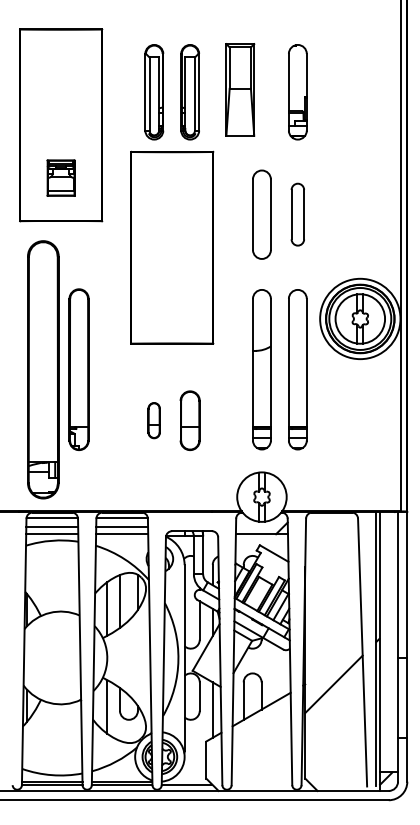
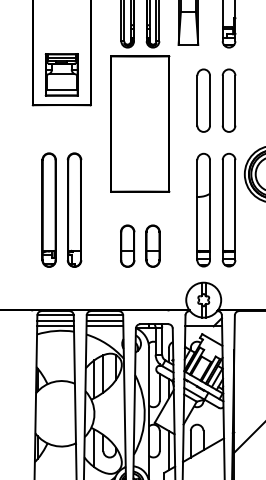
part: (60, 177) -> (61, 74), size x1.67
part: (297, 214) -> (228, 100), size x1.43
part: (42, 369) -> (48, 210), size x0.62
part: (153, 420) -> (127, 246), size x1.67

